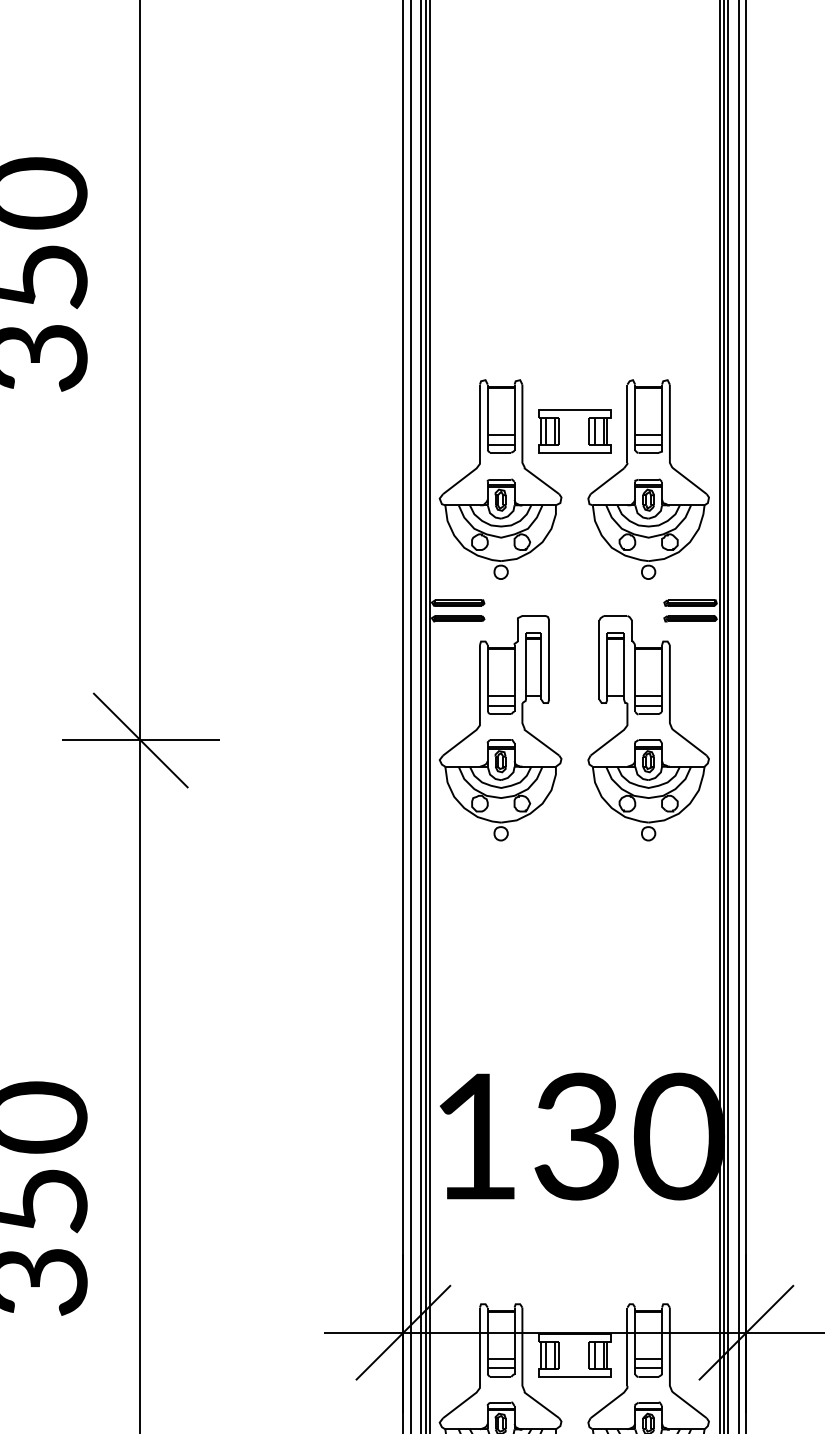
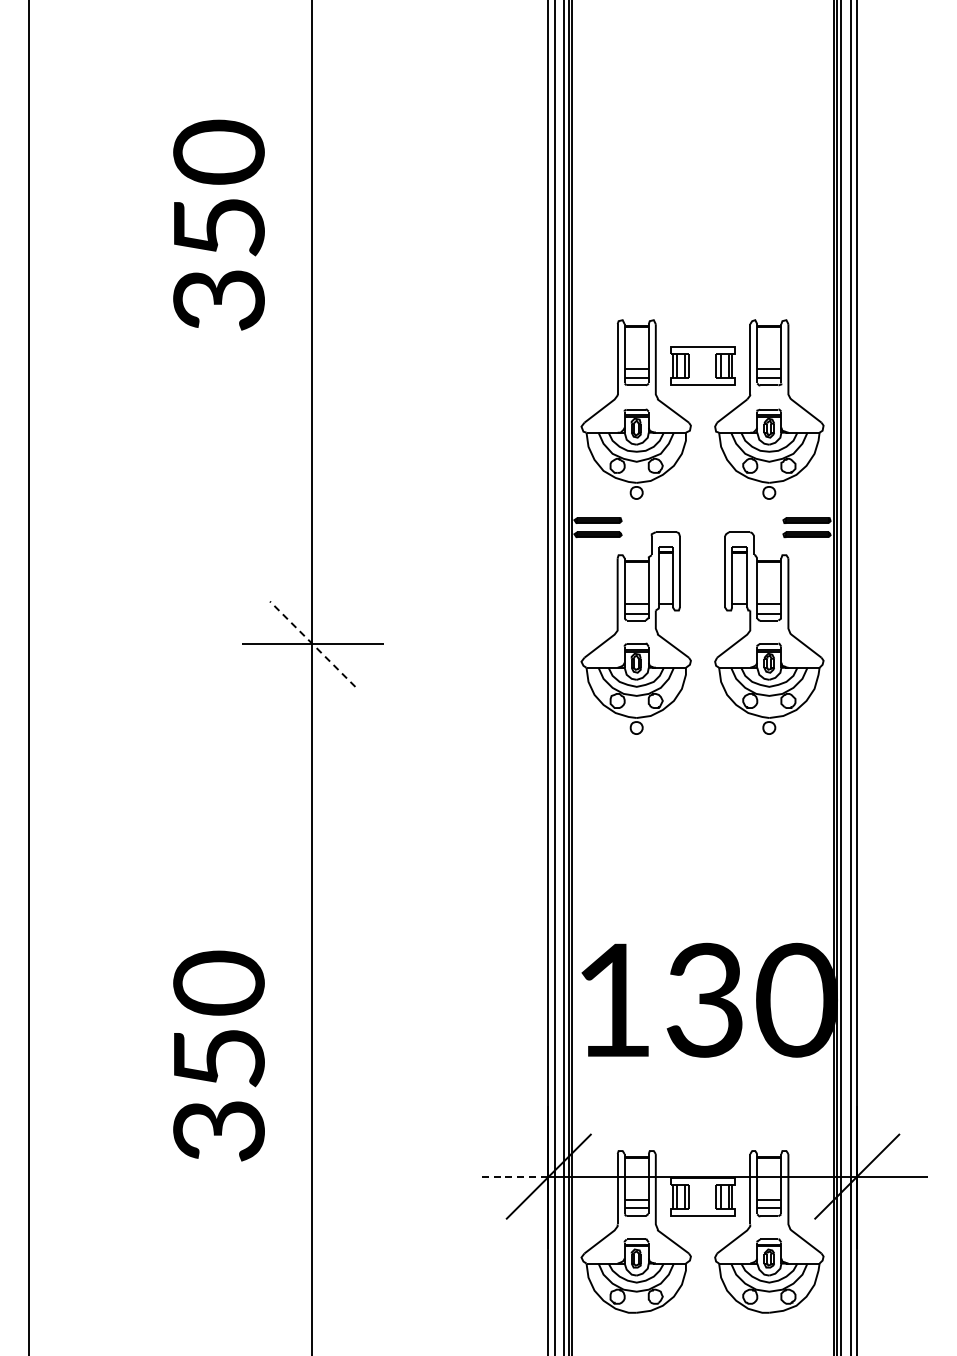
line: (140, 739) -> (312, 643), solid -> dashed
line: (363, 1333) -> (512, 1177), solid -> dashed

